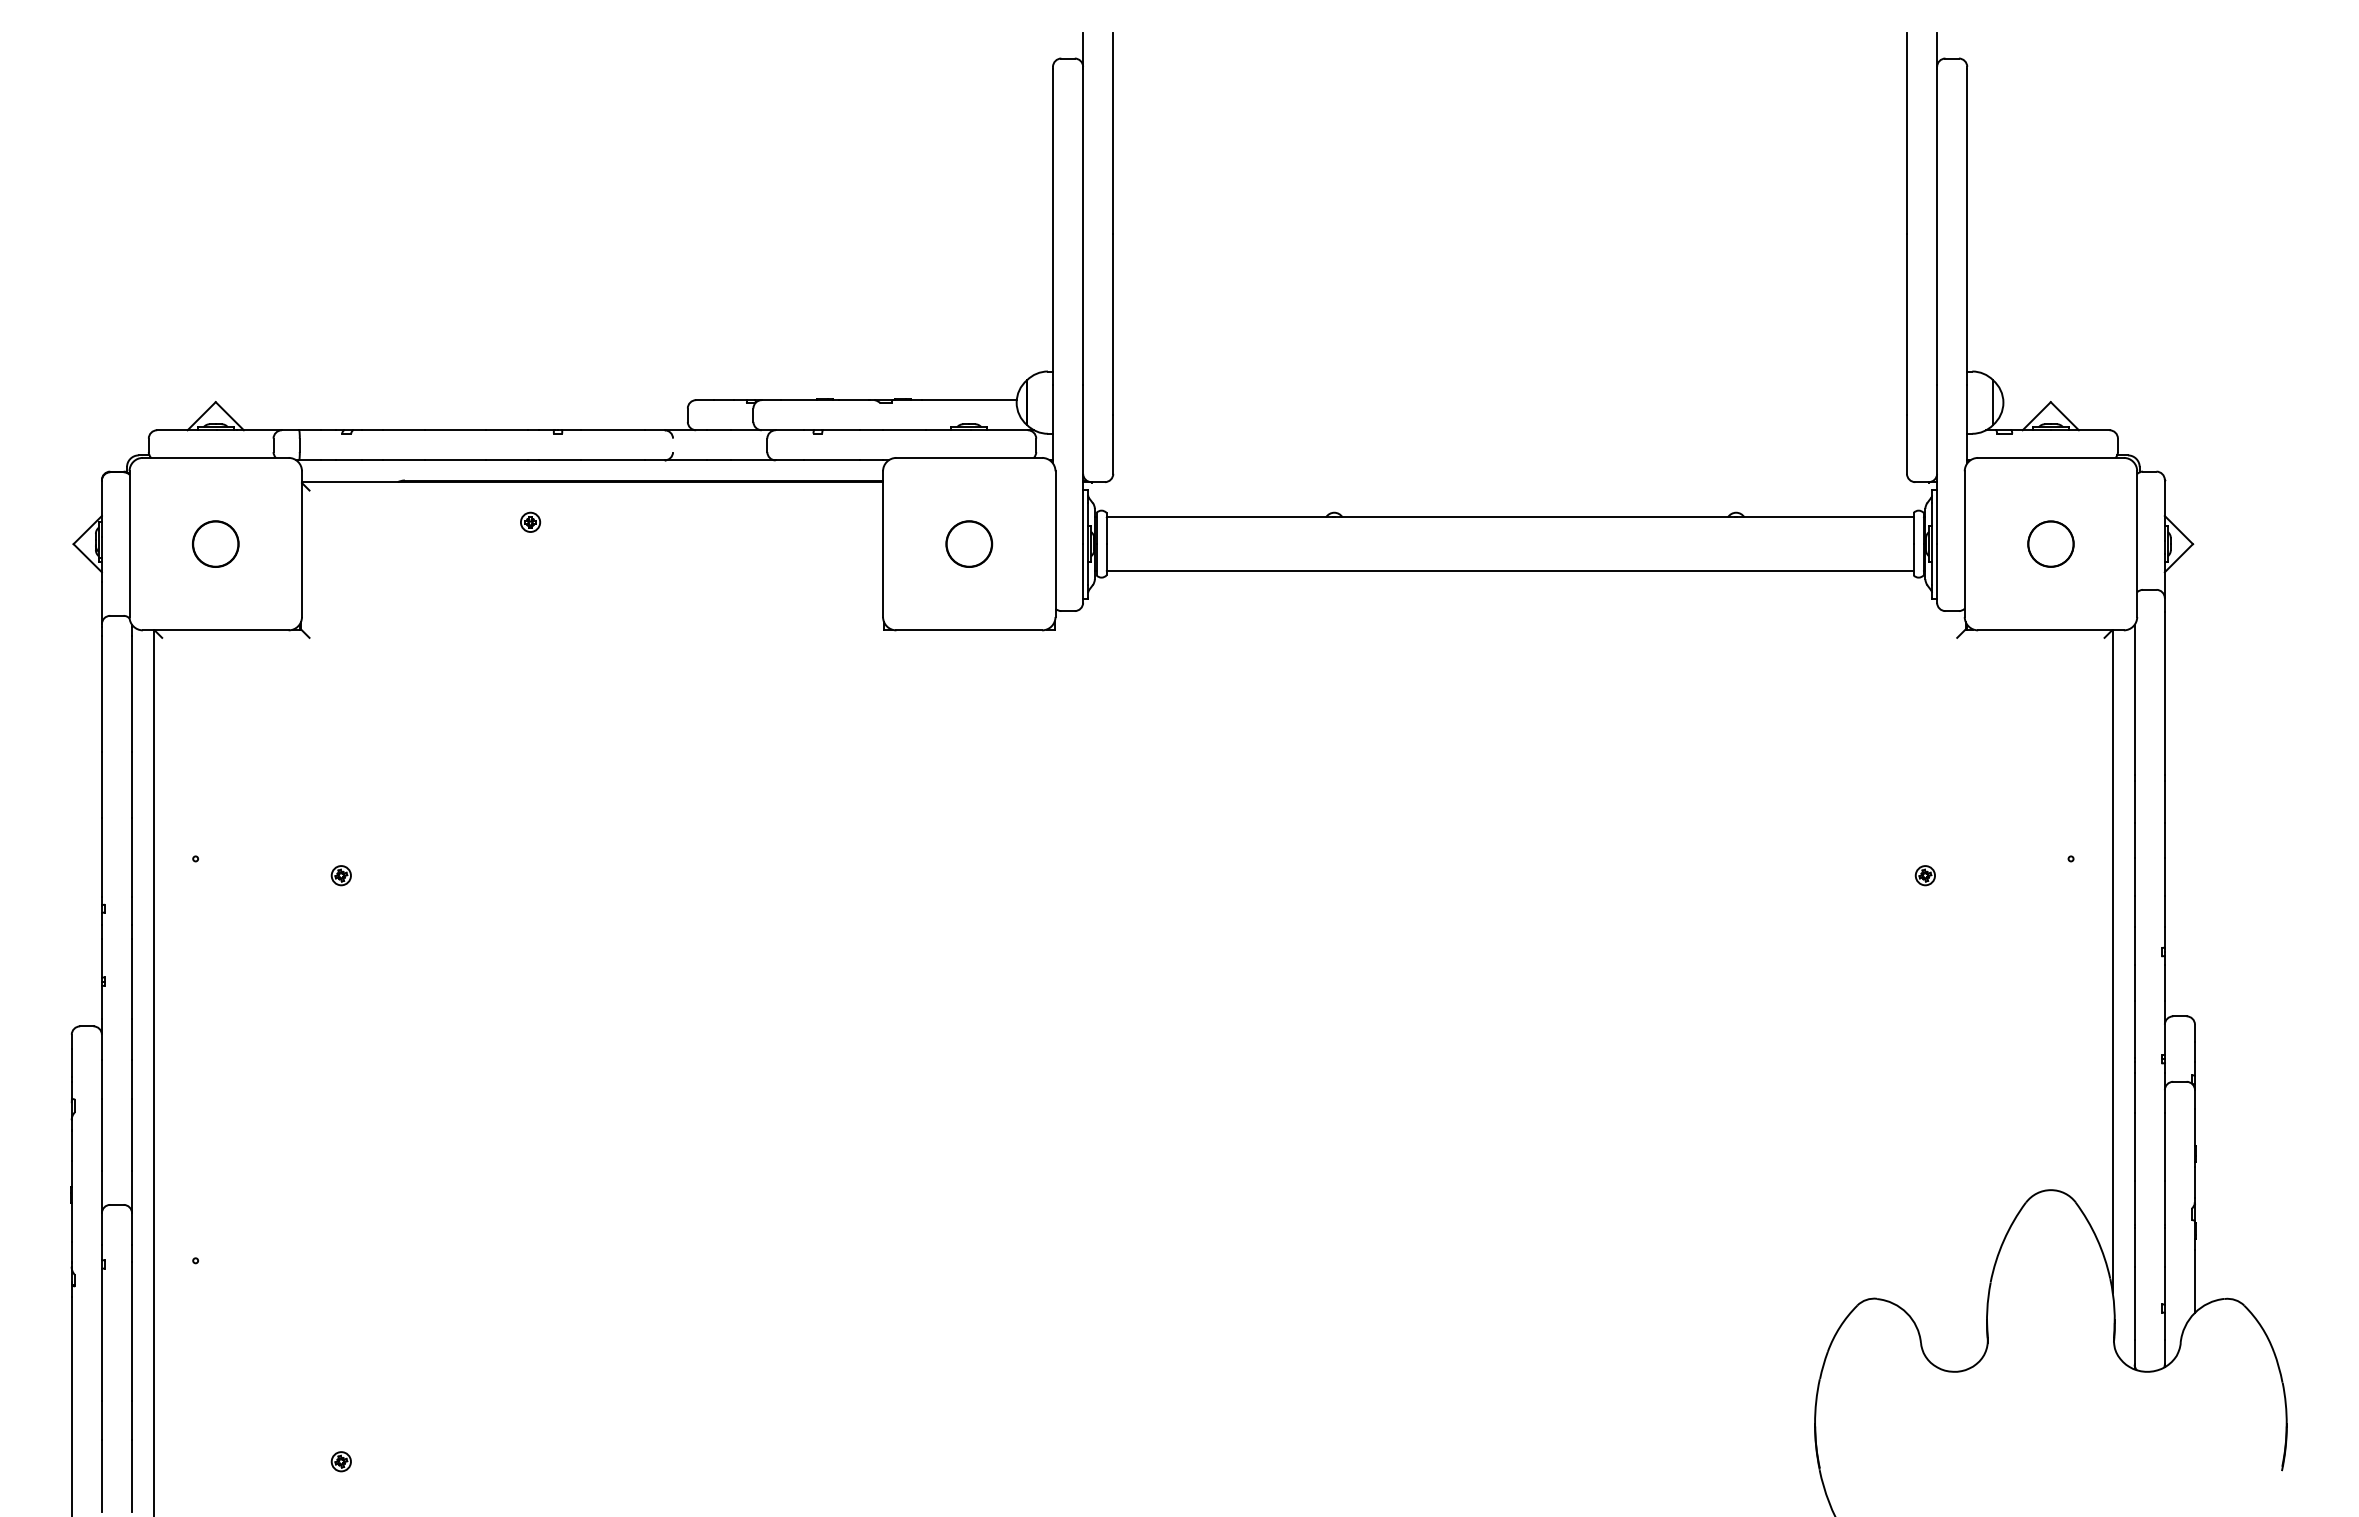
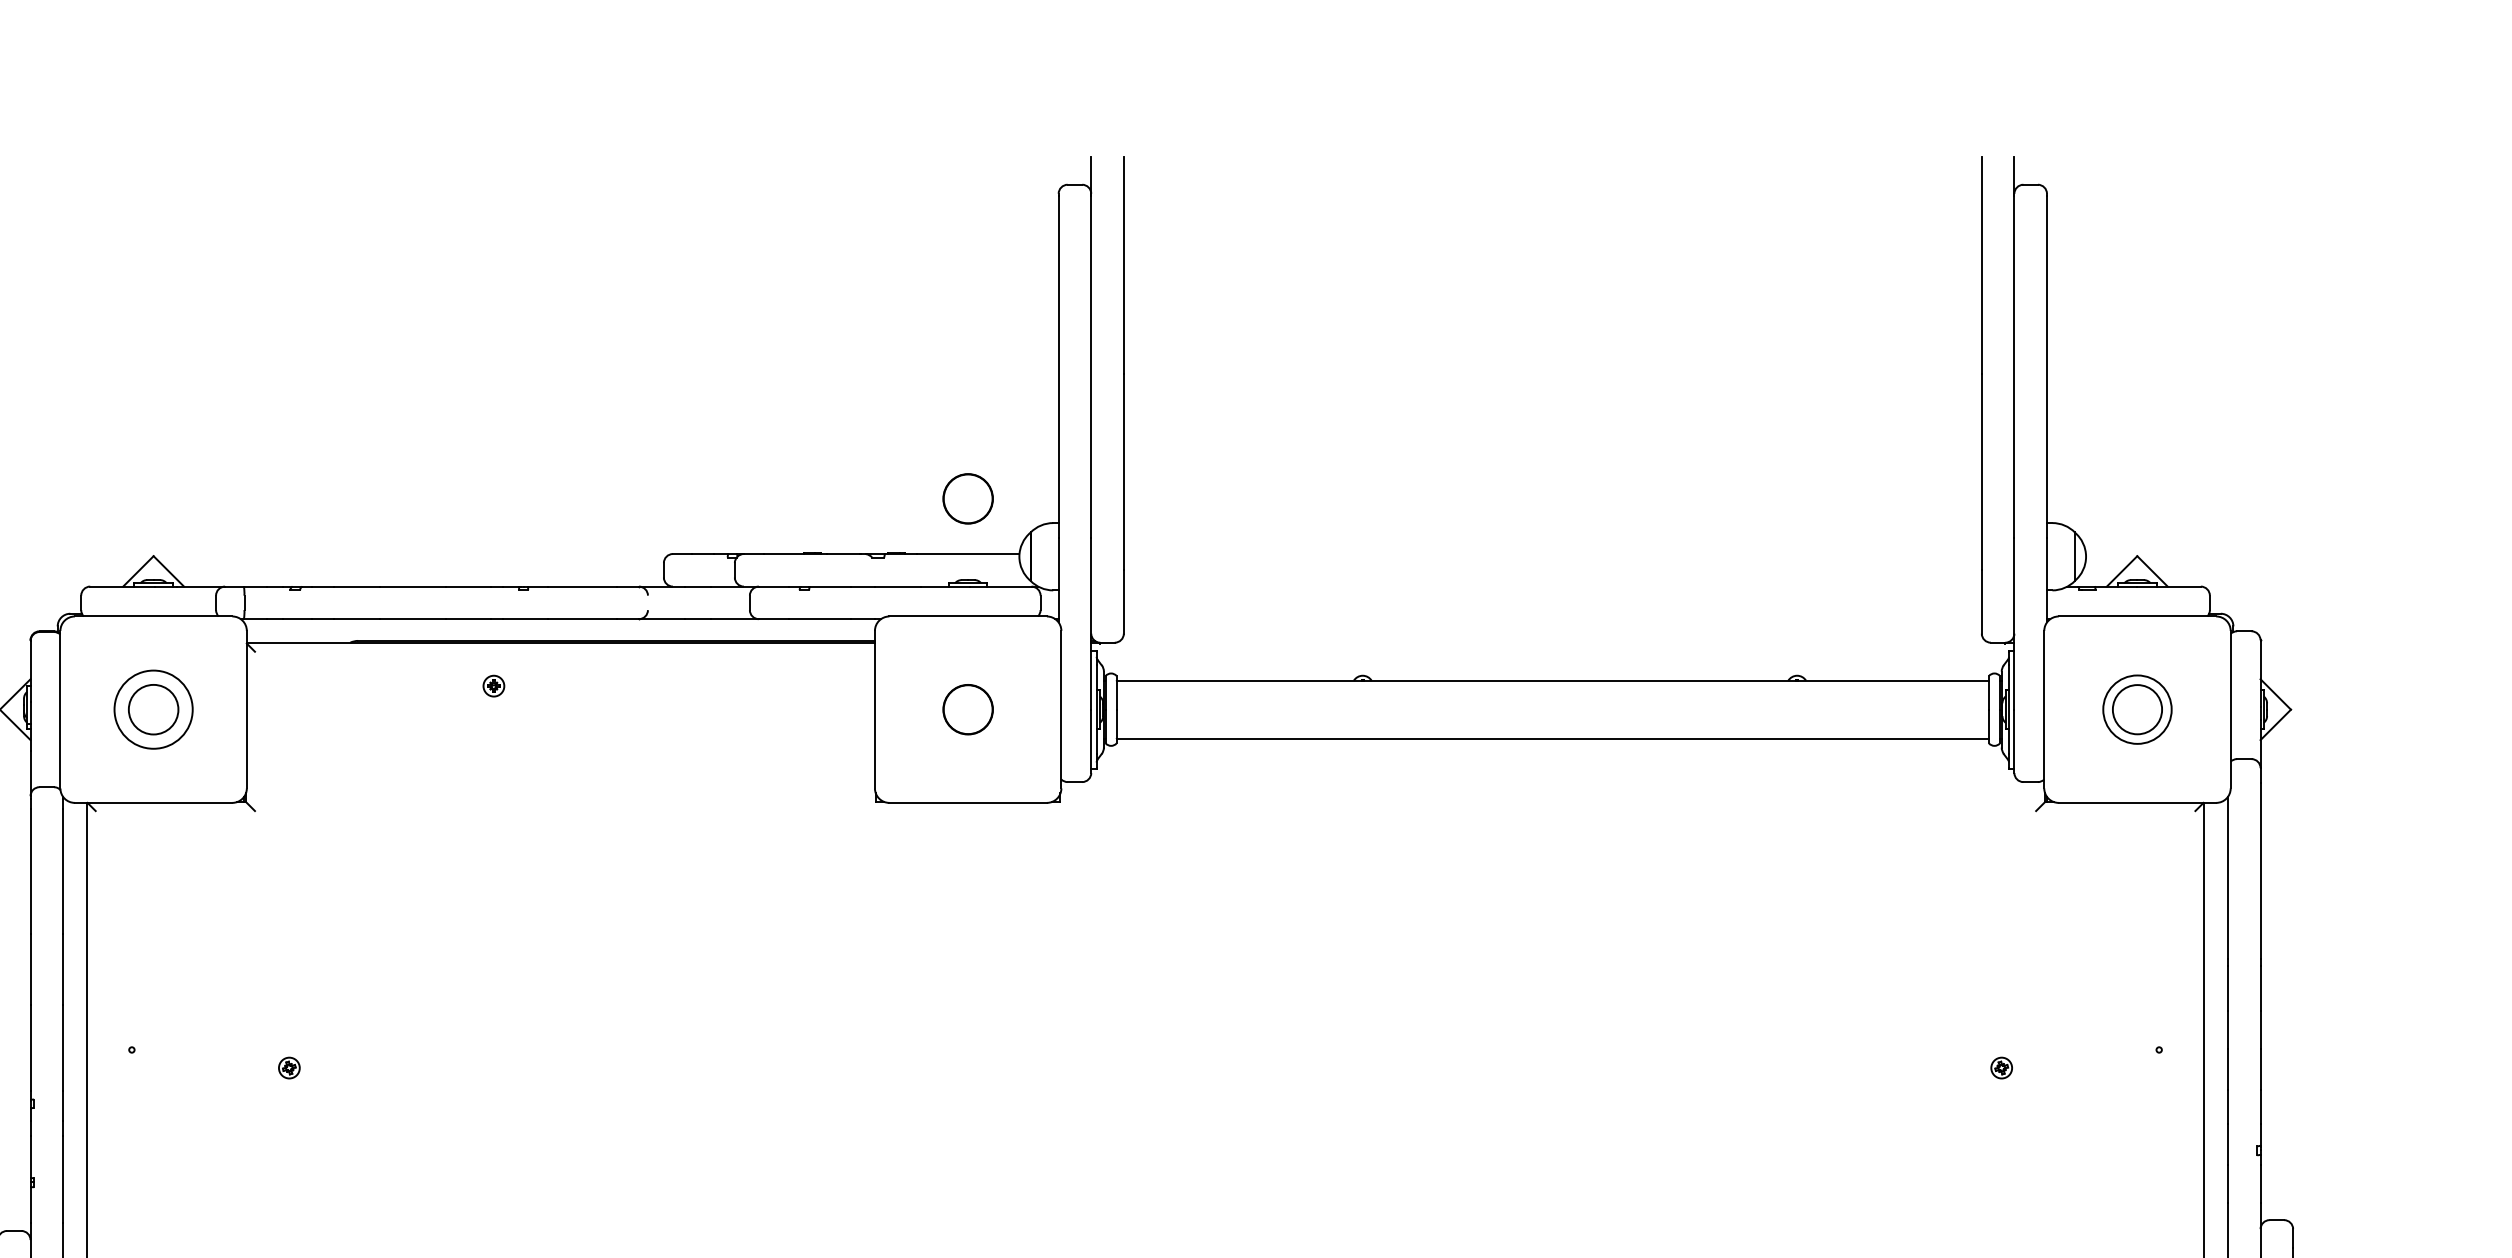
part: (969, 348) -> (968, 498), added
circle: (215, 543) -> (153, 708), size x1.6
circle: (2050, 543) -> (2136, 708), size x1.4

